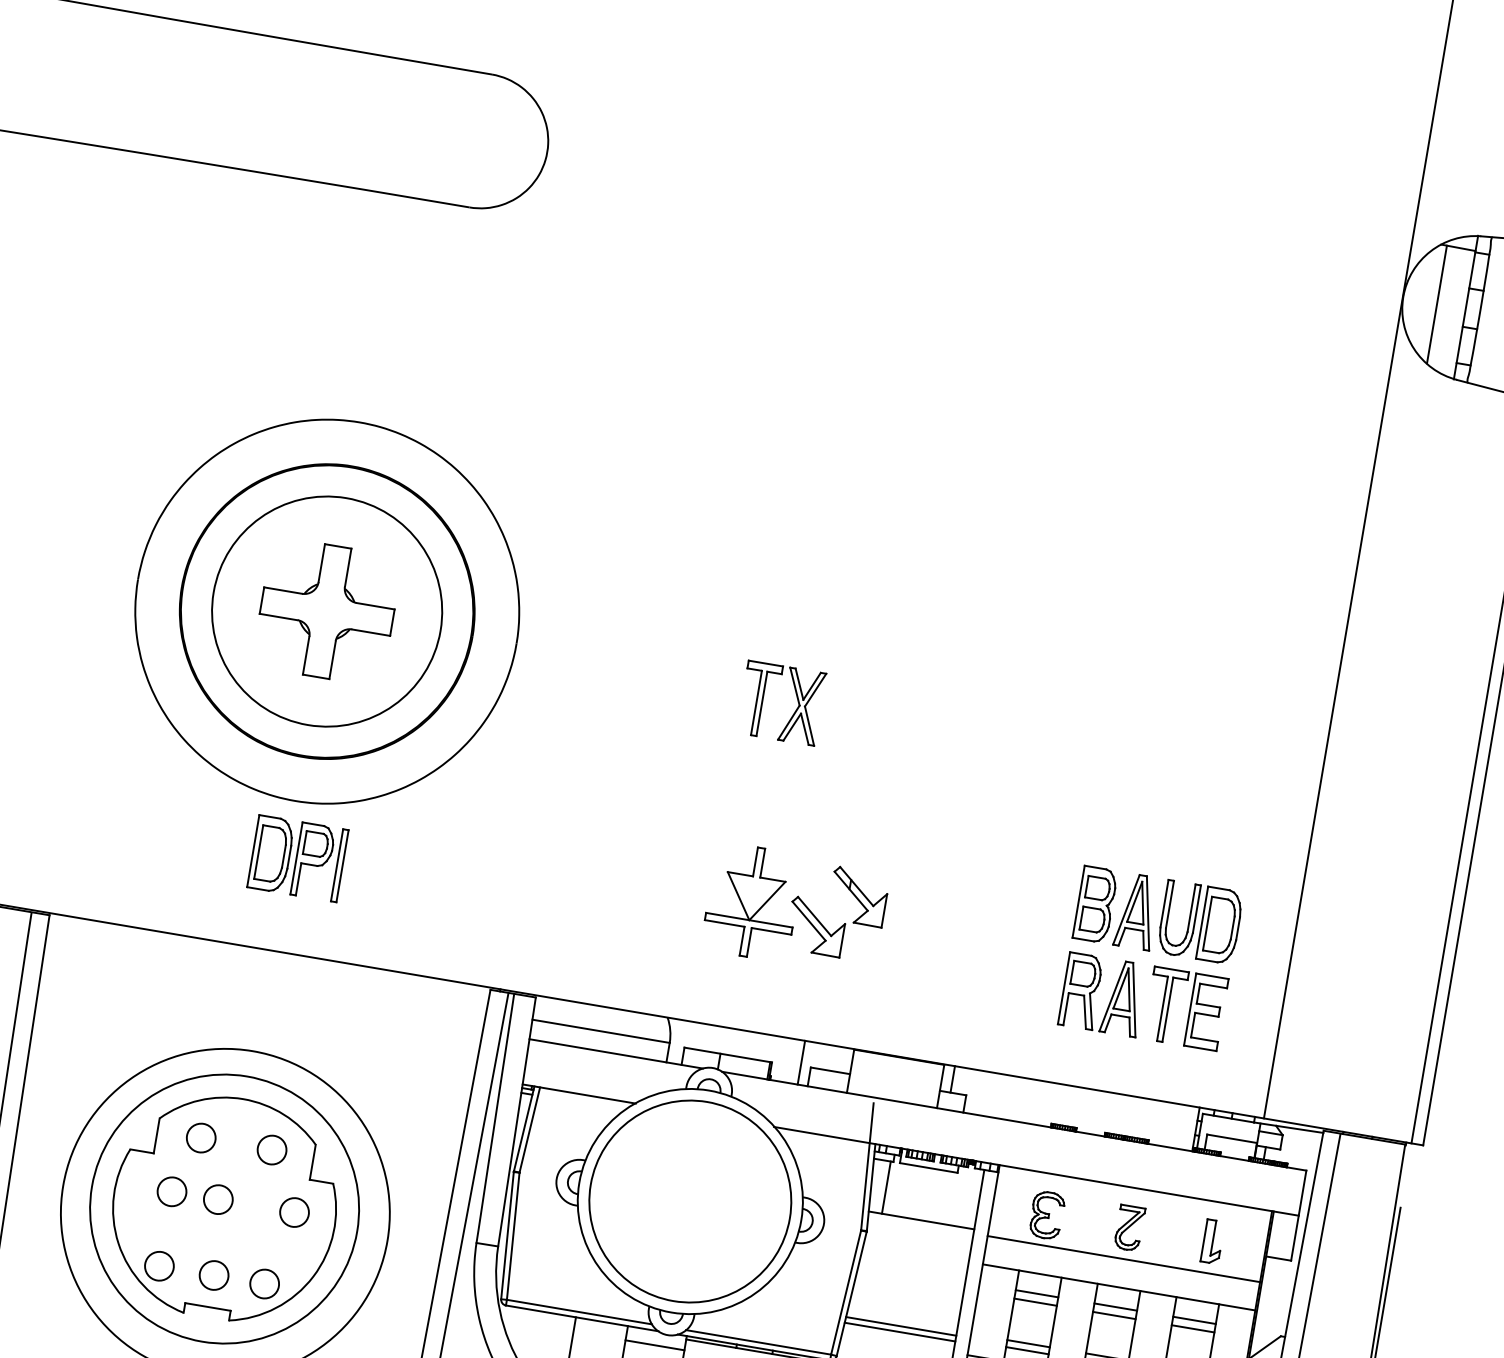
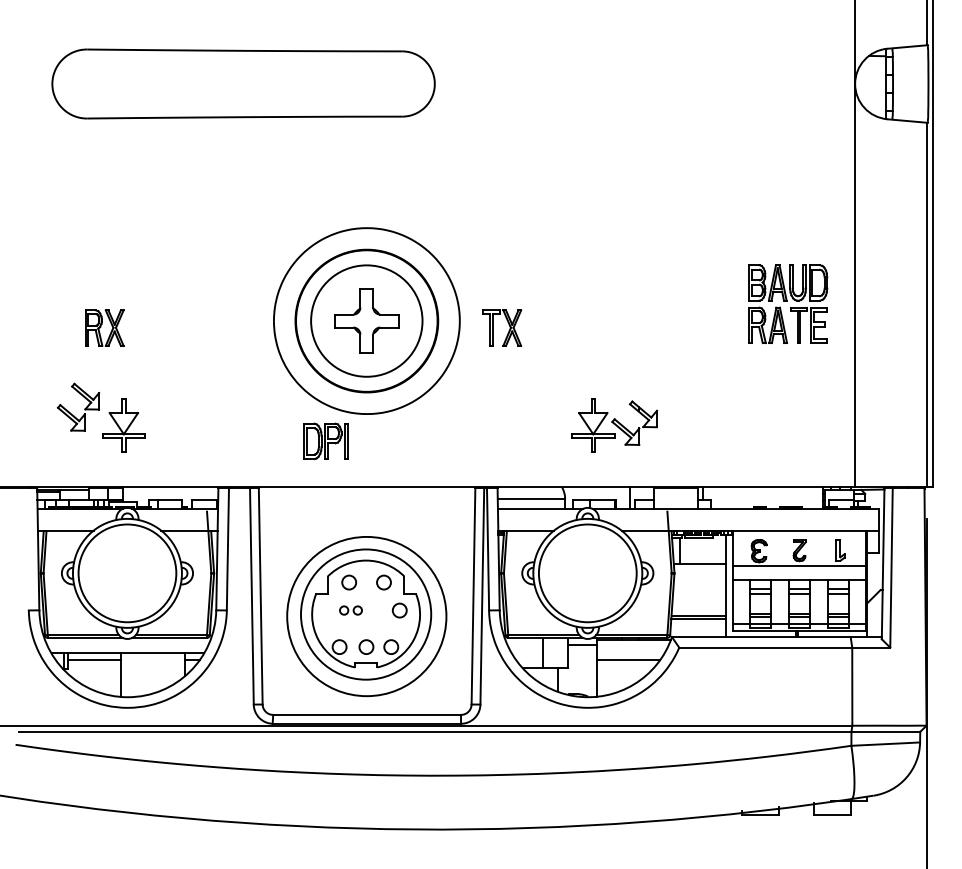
line: (1436, 303) -> (871, 84), removed
part: (795, 698) -> (508, 324), moved
part: (297, 856) -> (325, 440), moved
part: (1151, 959) -> (788, 304), moved
part: (194, 1195) -> (350, 610), size x0.6

